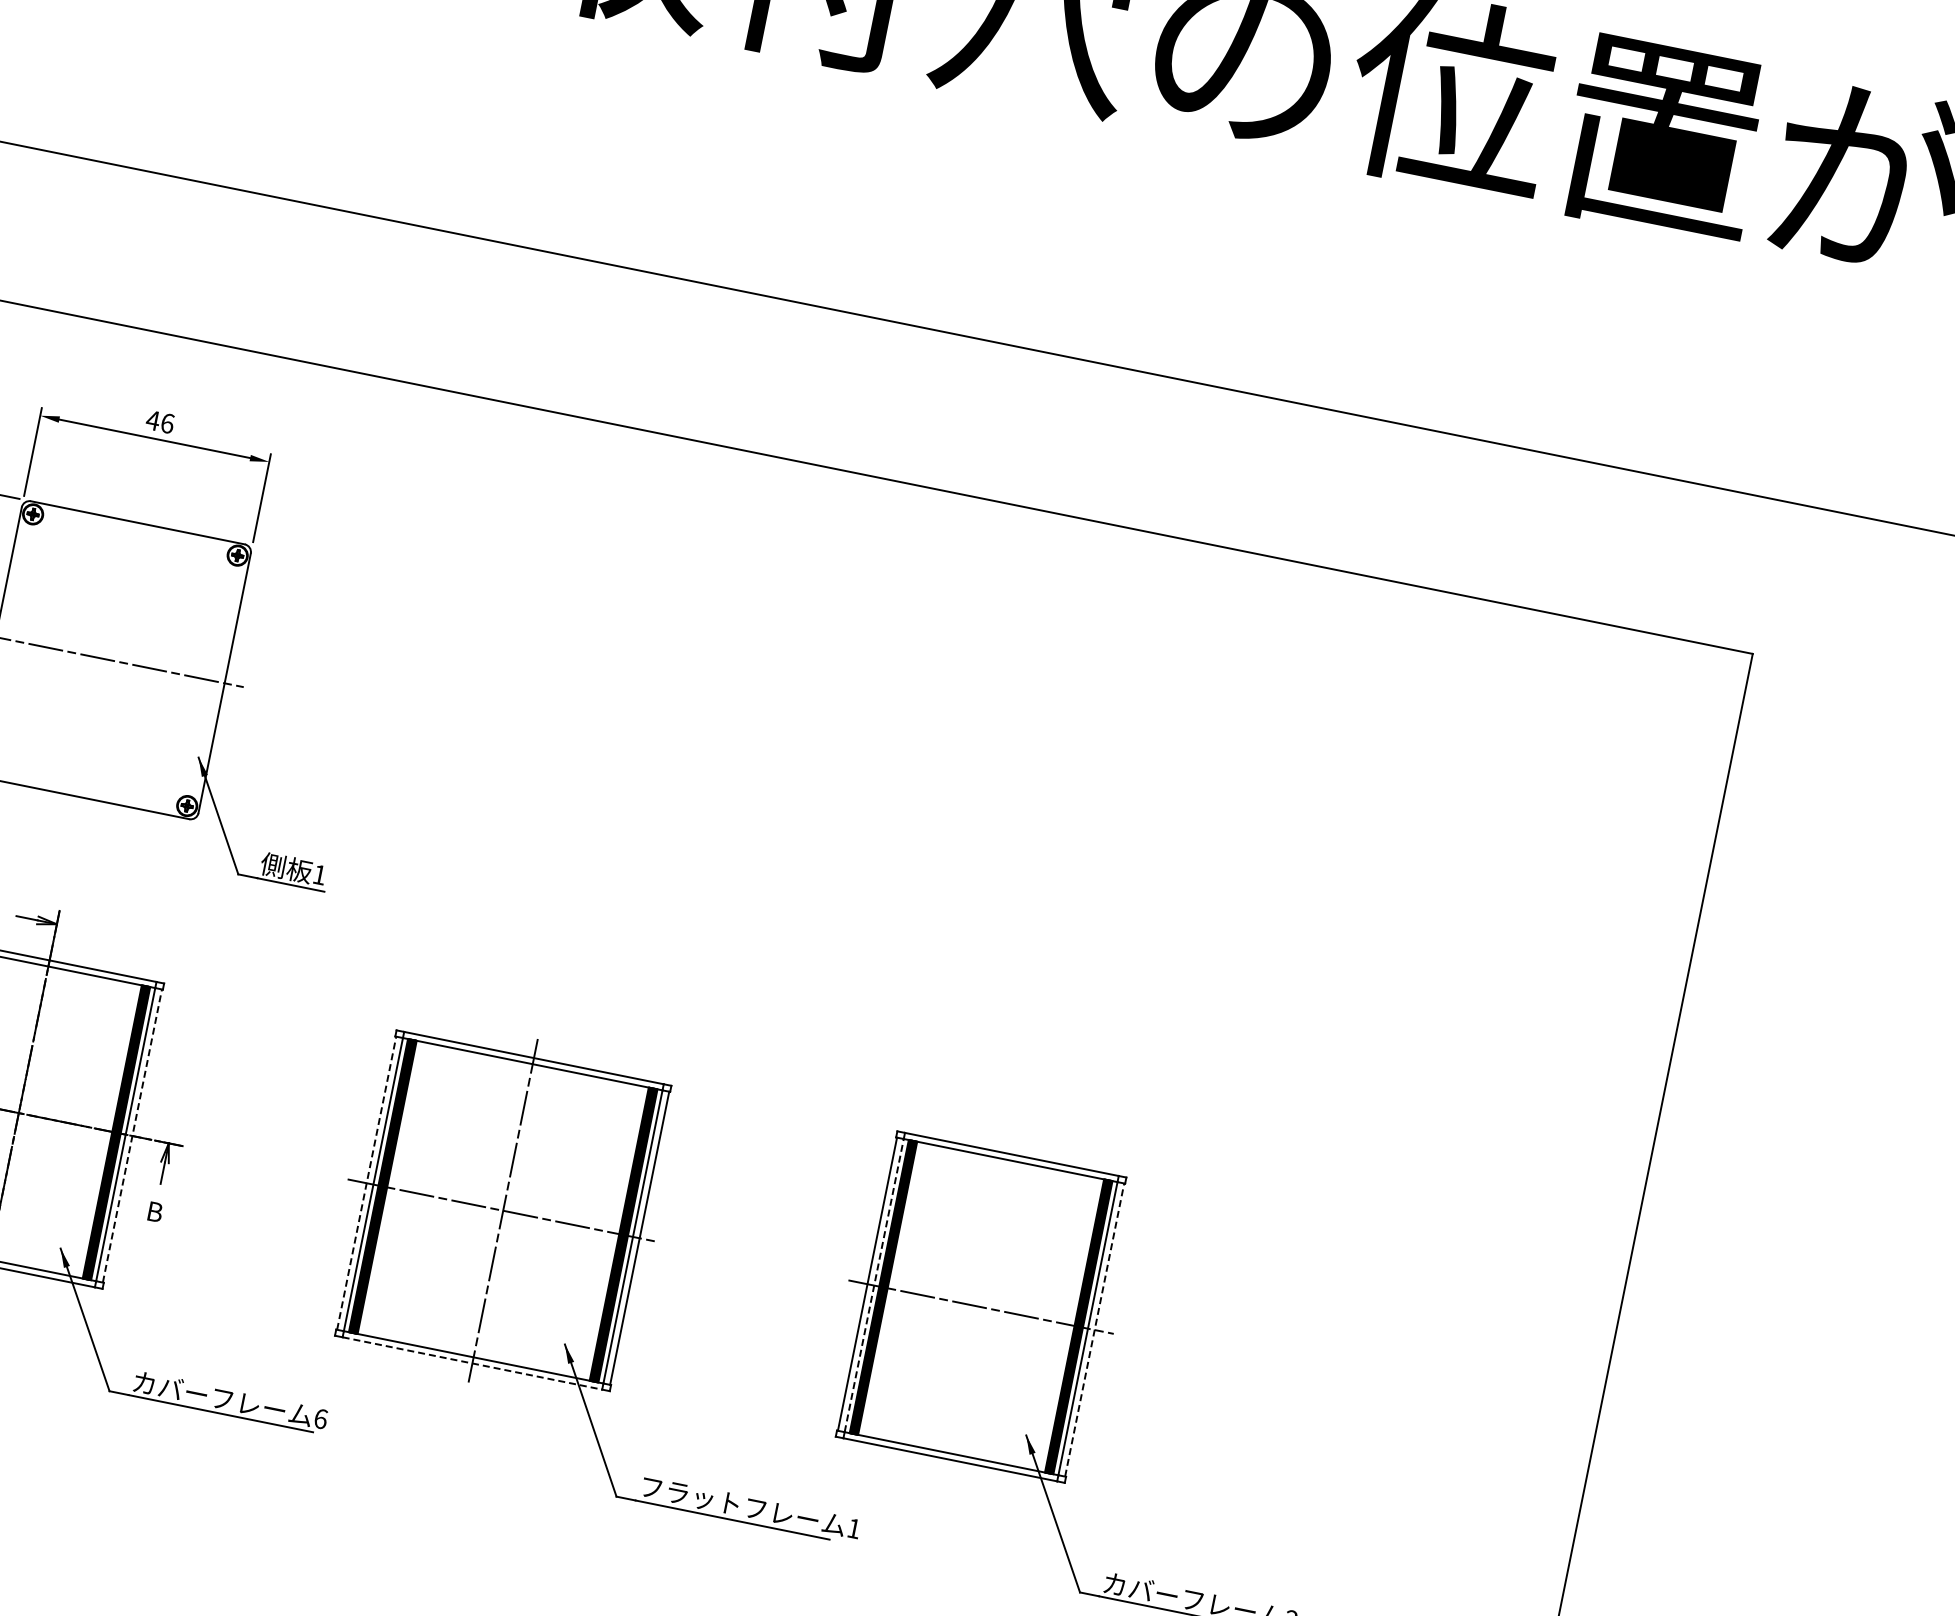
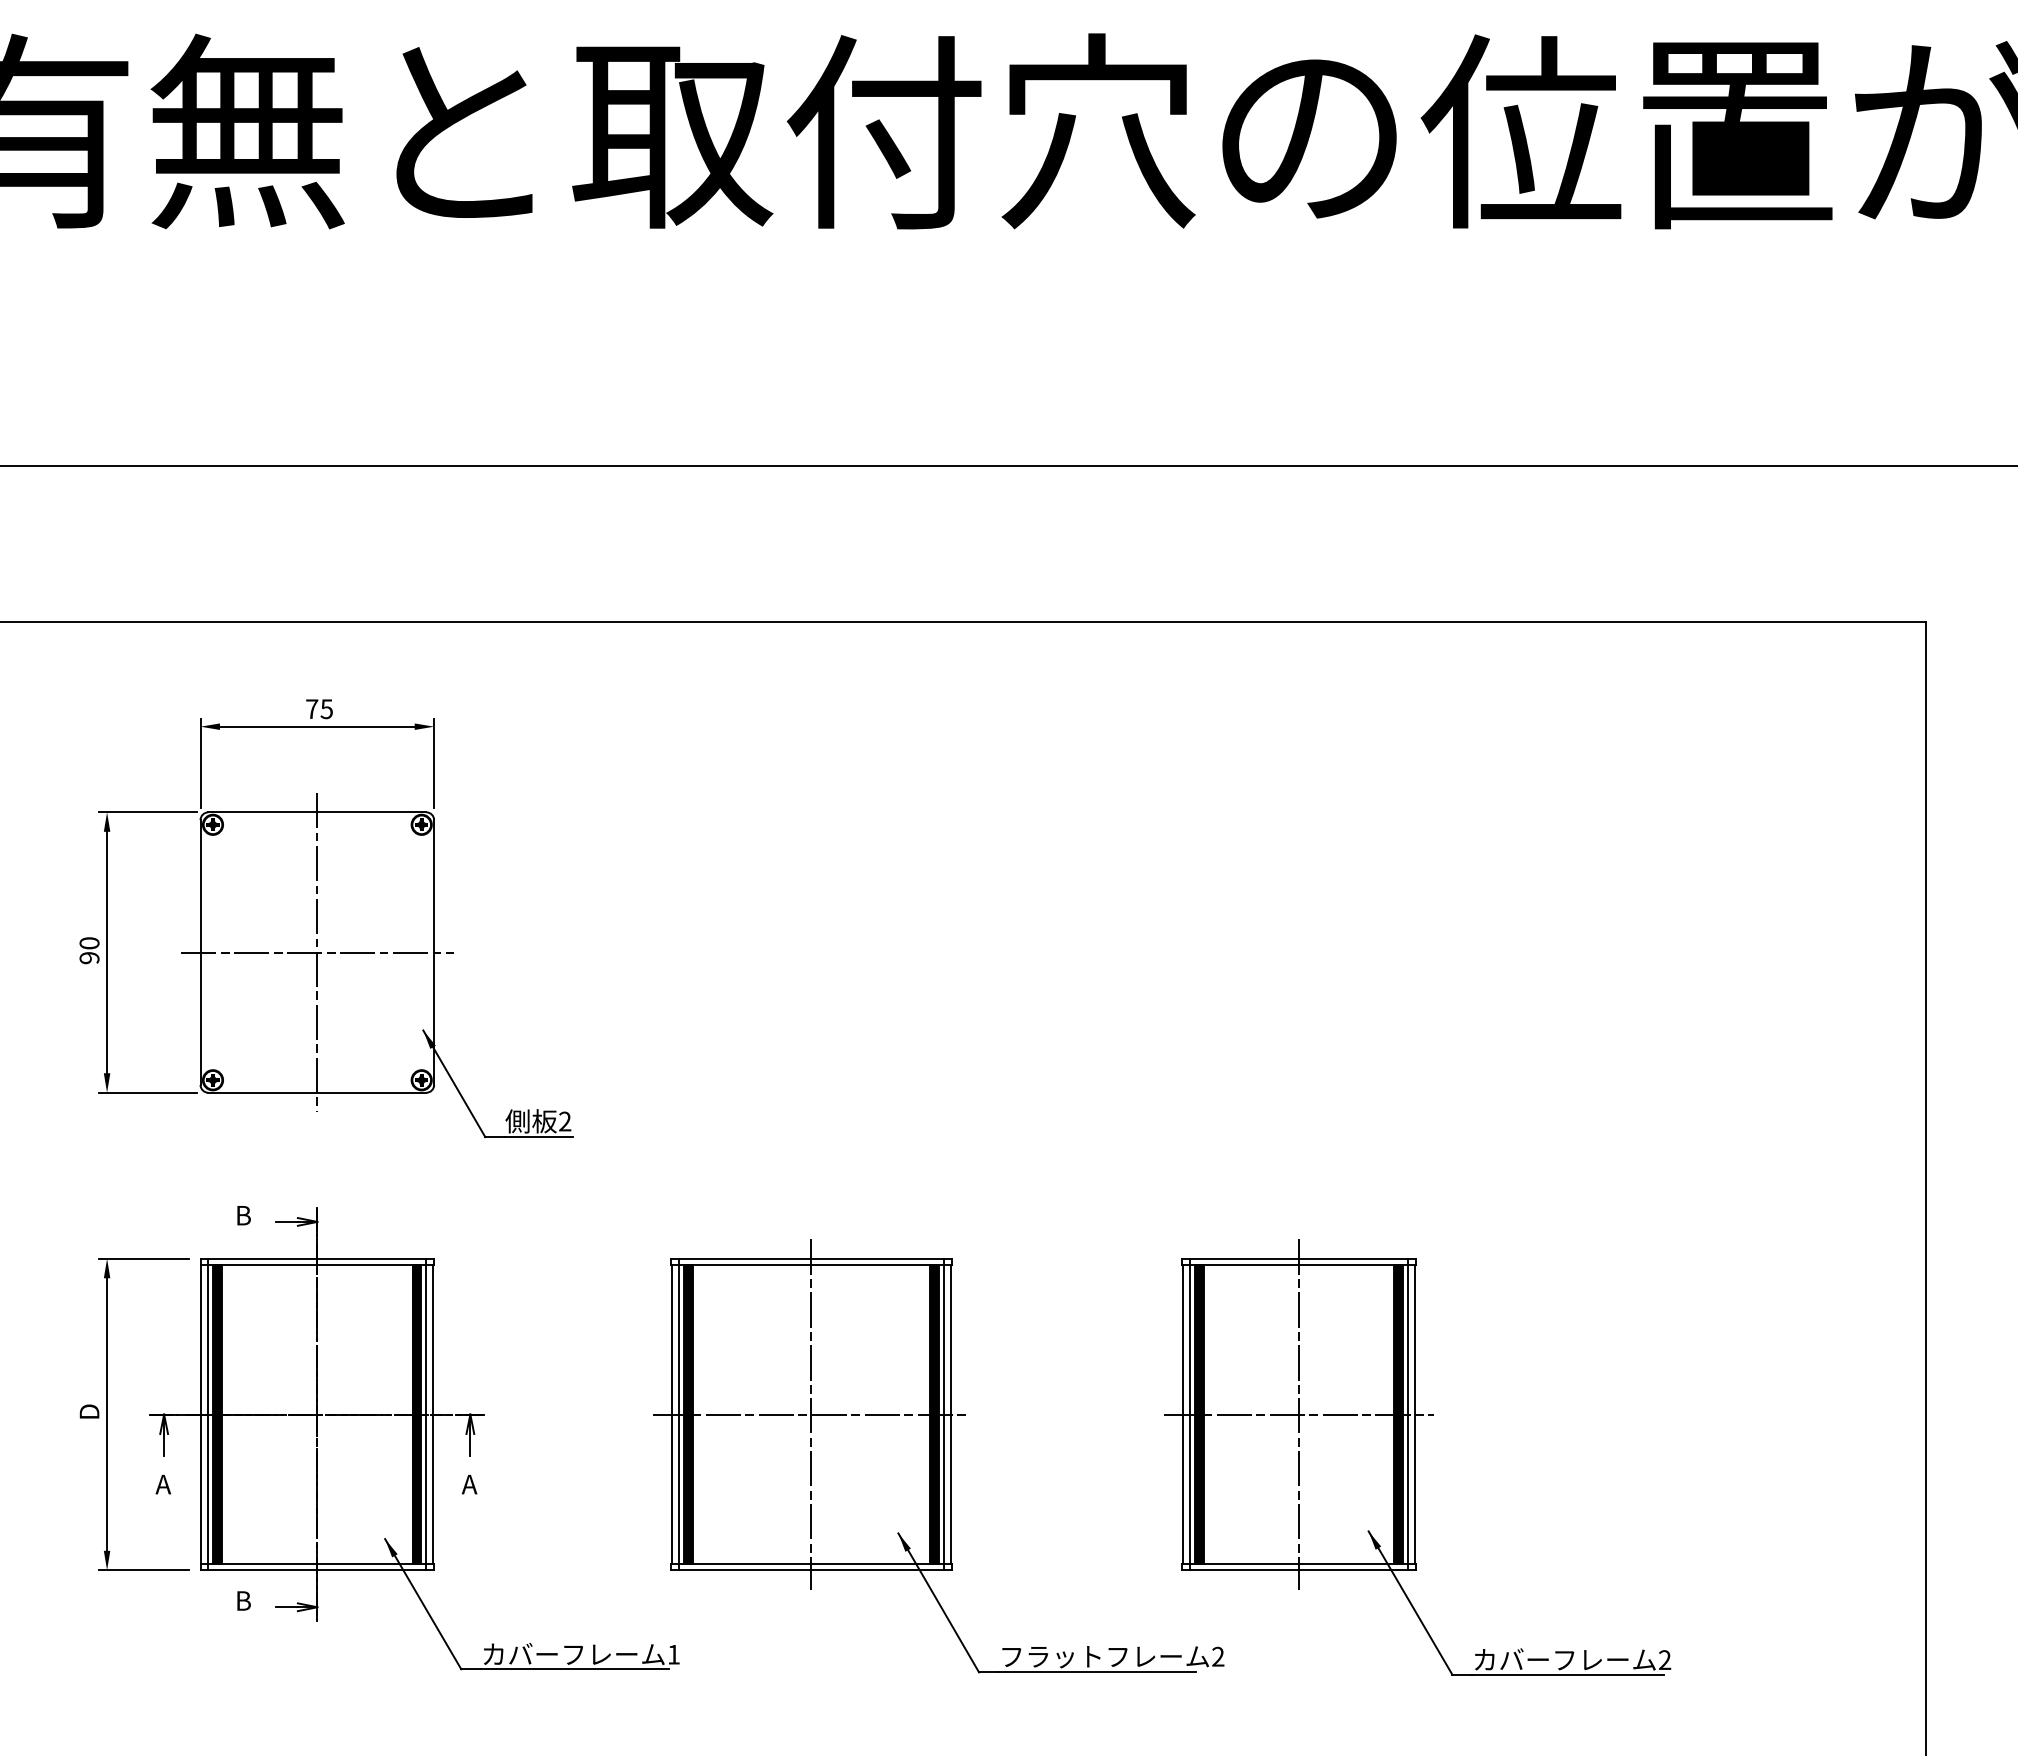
text: (160, 422) -> (319, 709), 46 -> 75
line: (110, 660) -> (317, 952), added
text: (320, 874) -> (565, 1121), 1 -> 2
line: (132, 1136) -> (433, 1414), dashed -> solid
line: (366, 1183) -> (672, 1414), dashed -> solid
text: (154, 1211) -> (469, 1484), B -> A
line: (873, 1285) -> (1189, 1414), dashed -> solid
line: (980, 1306) -> (1298, 1414), added
line: (1094, 1329) -> (1414, 1414), dashed -> solid
line: (472, 1363) -> (811, 1570), dashed -> solid
text: (321, 1418) -> (674, 1654), 6 -> 1
text: (854, 1528) -> (1218, 1656), 1 -> 2

